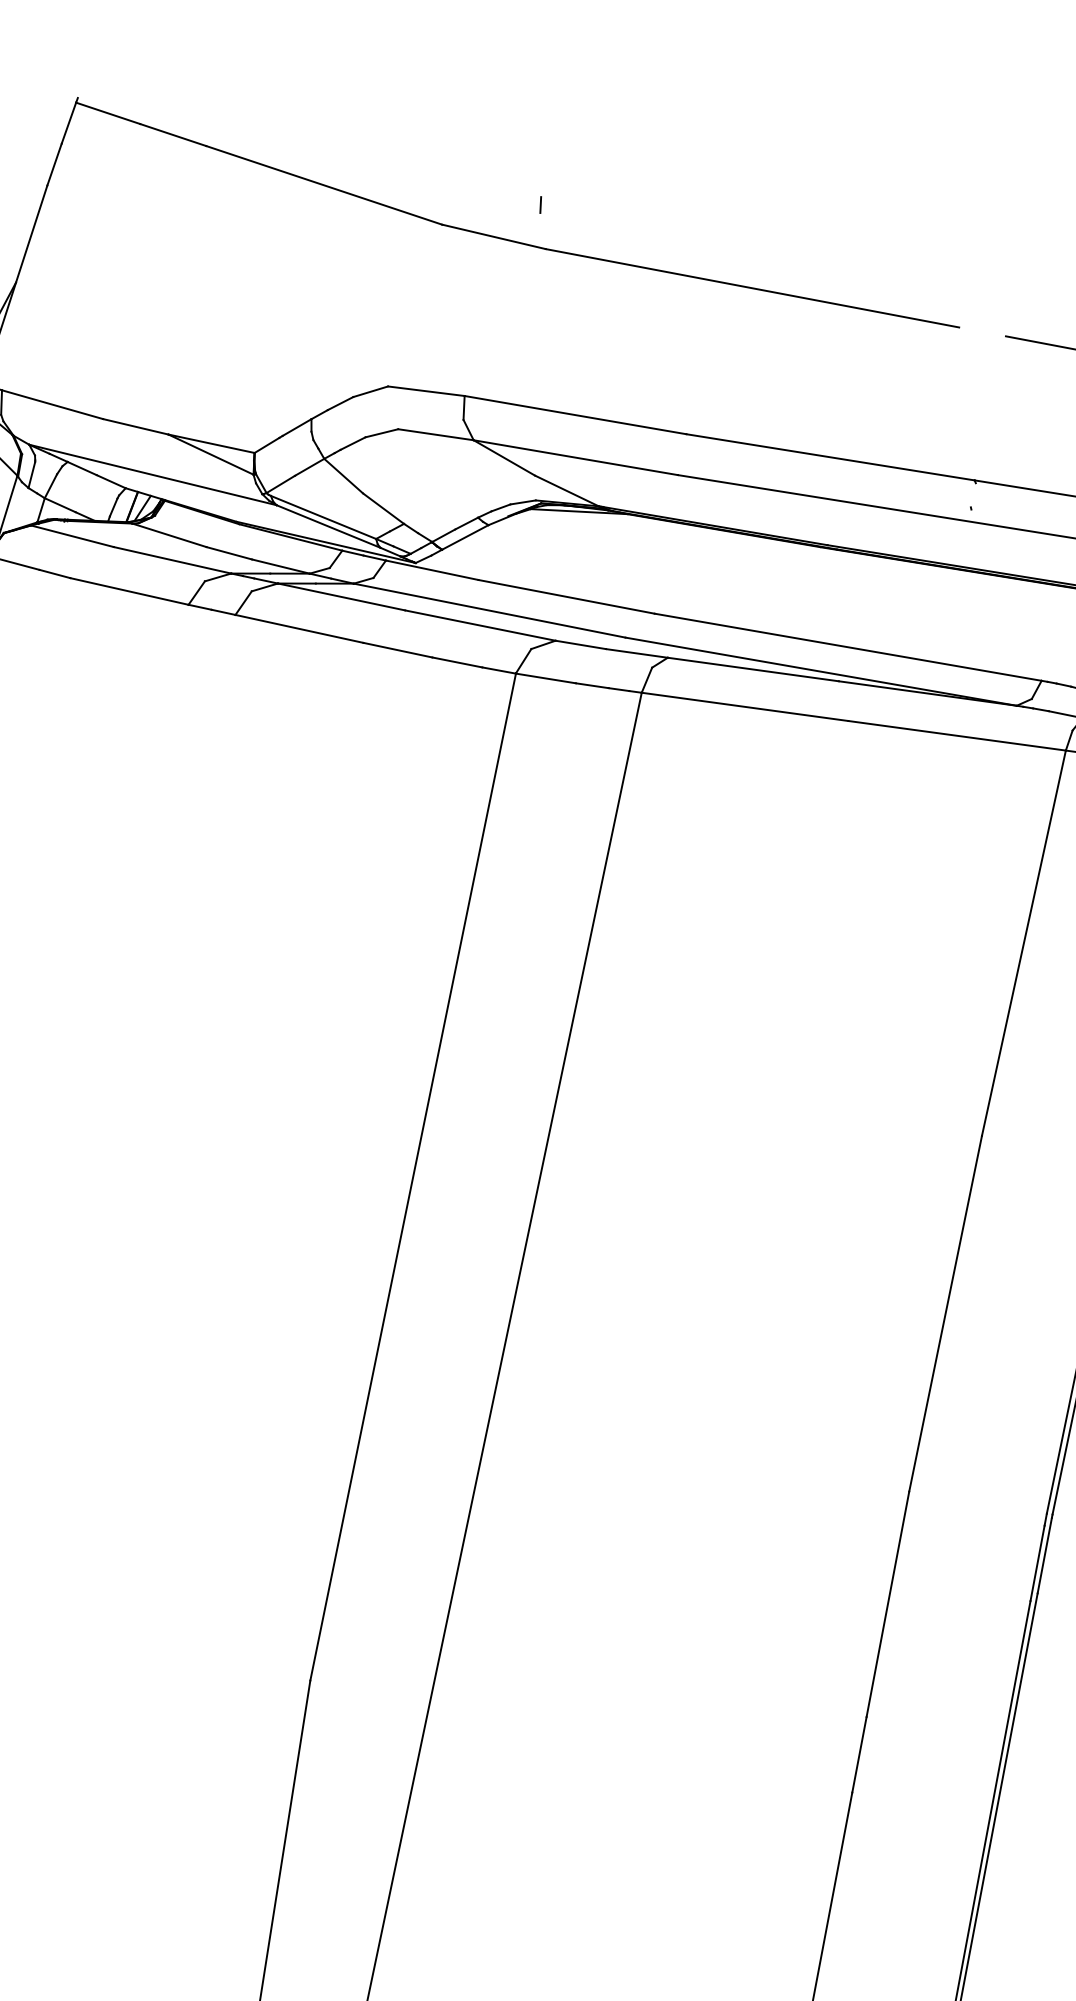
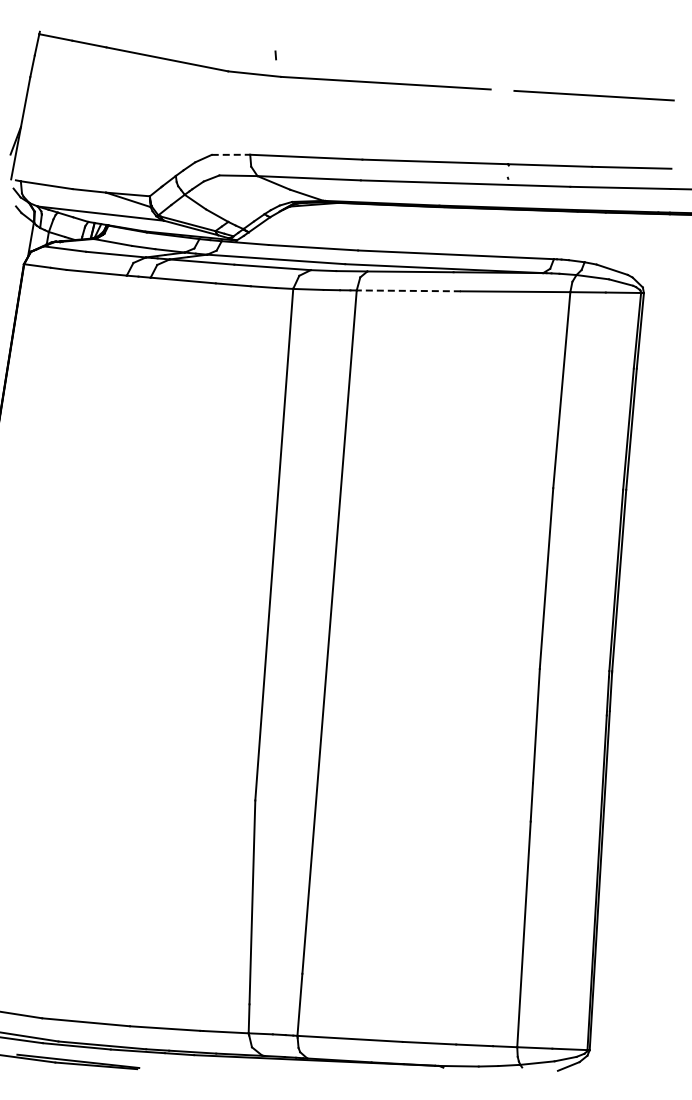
line: (427, 390) -> (231, 154), solid -> dashed
line: (744, 706) -> (408, 290), solid -> dashed

